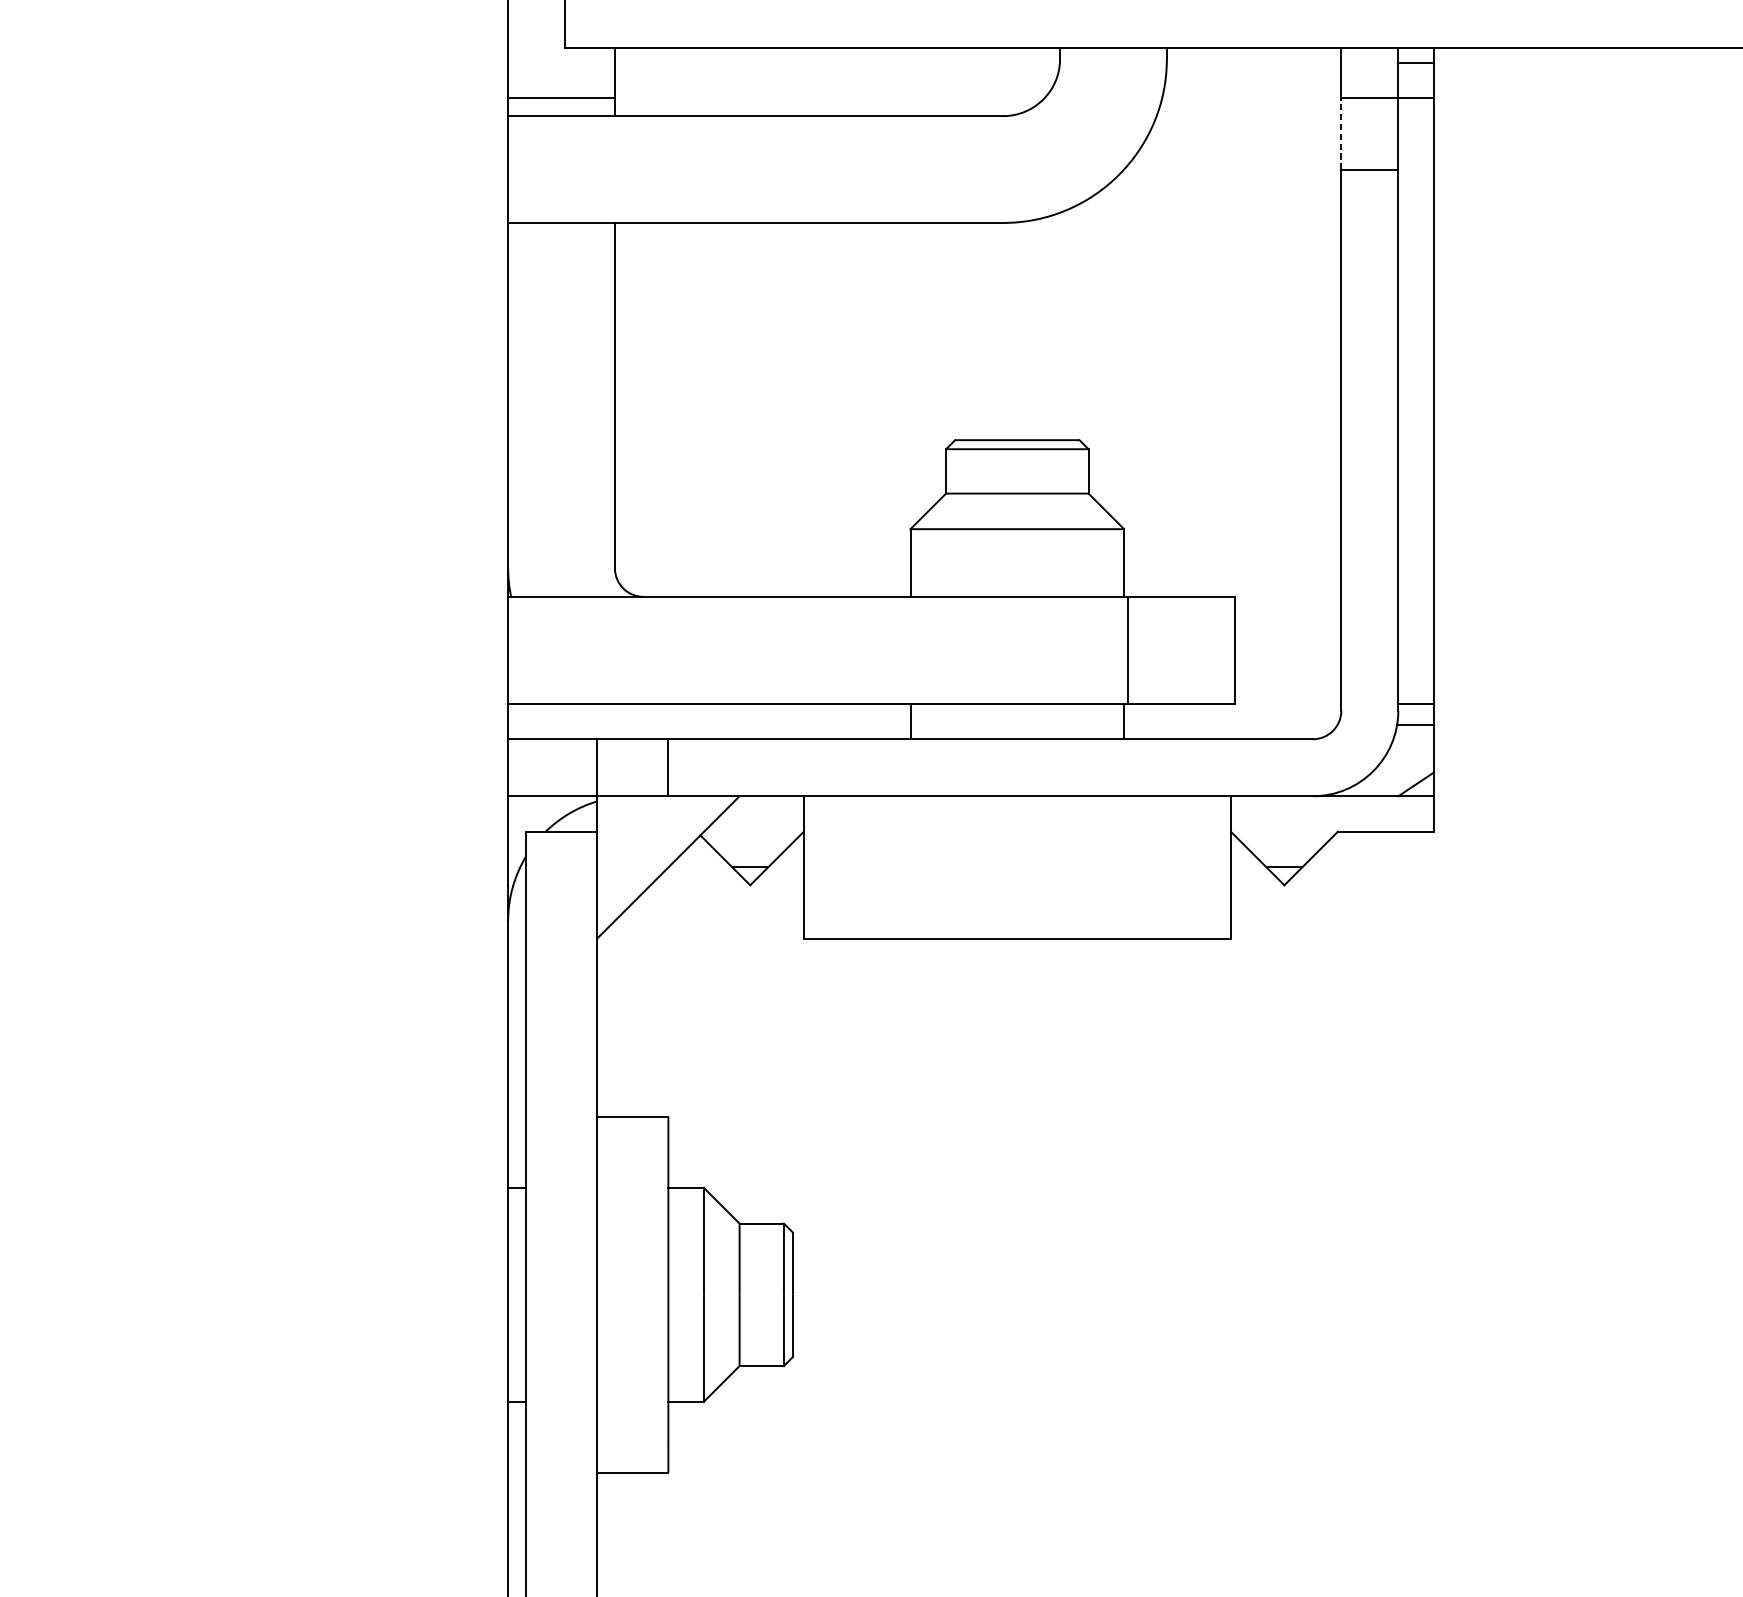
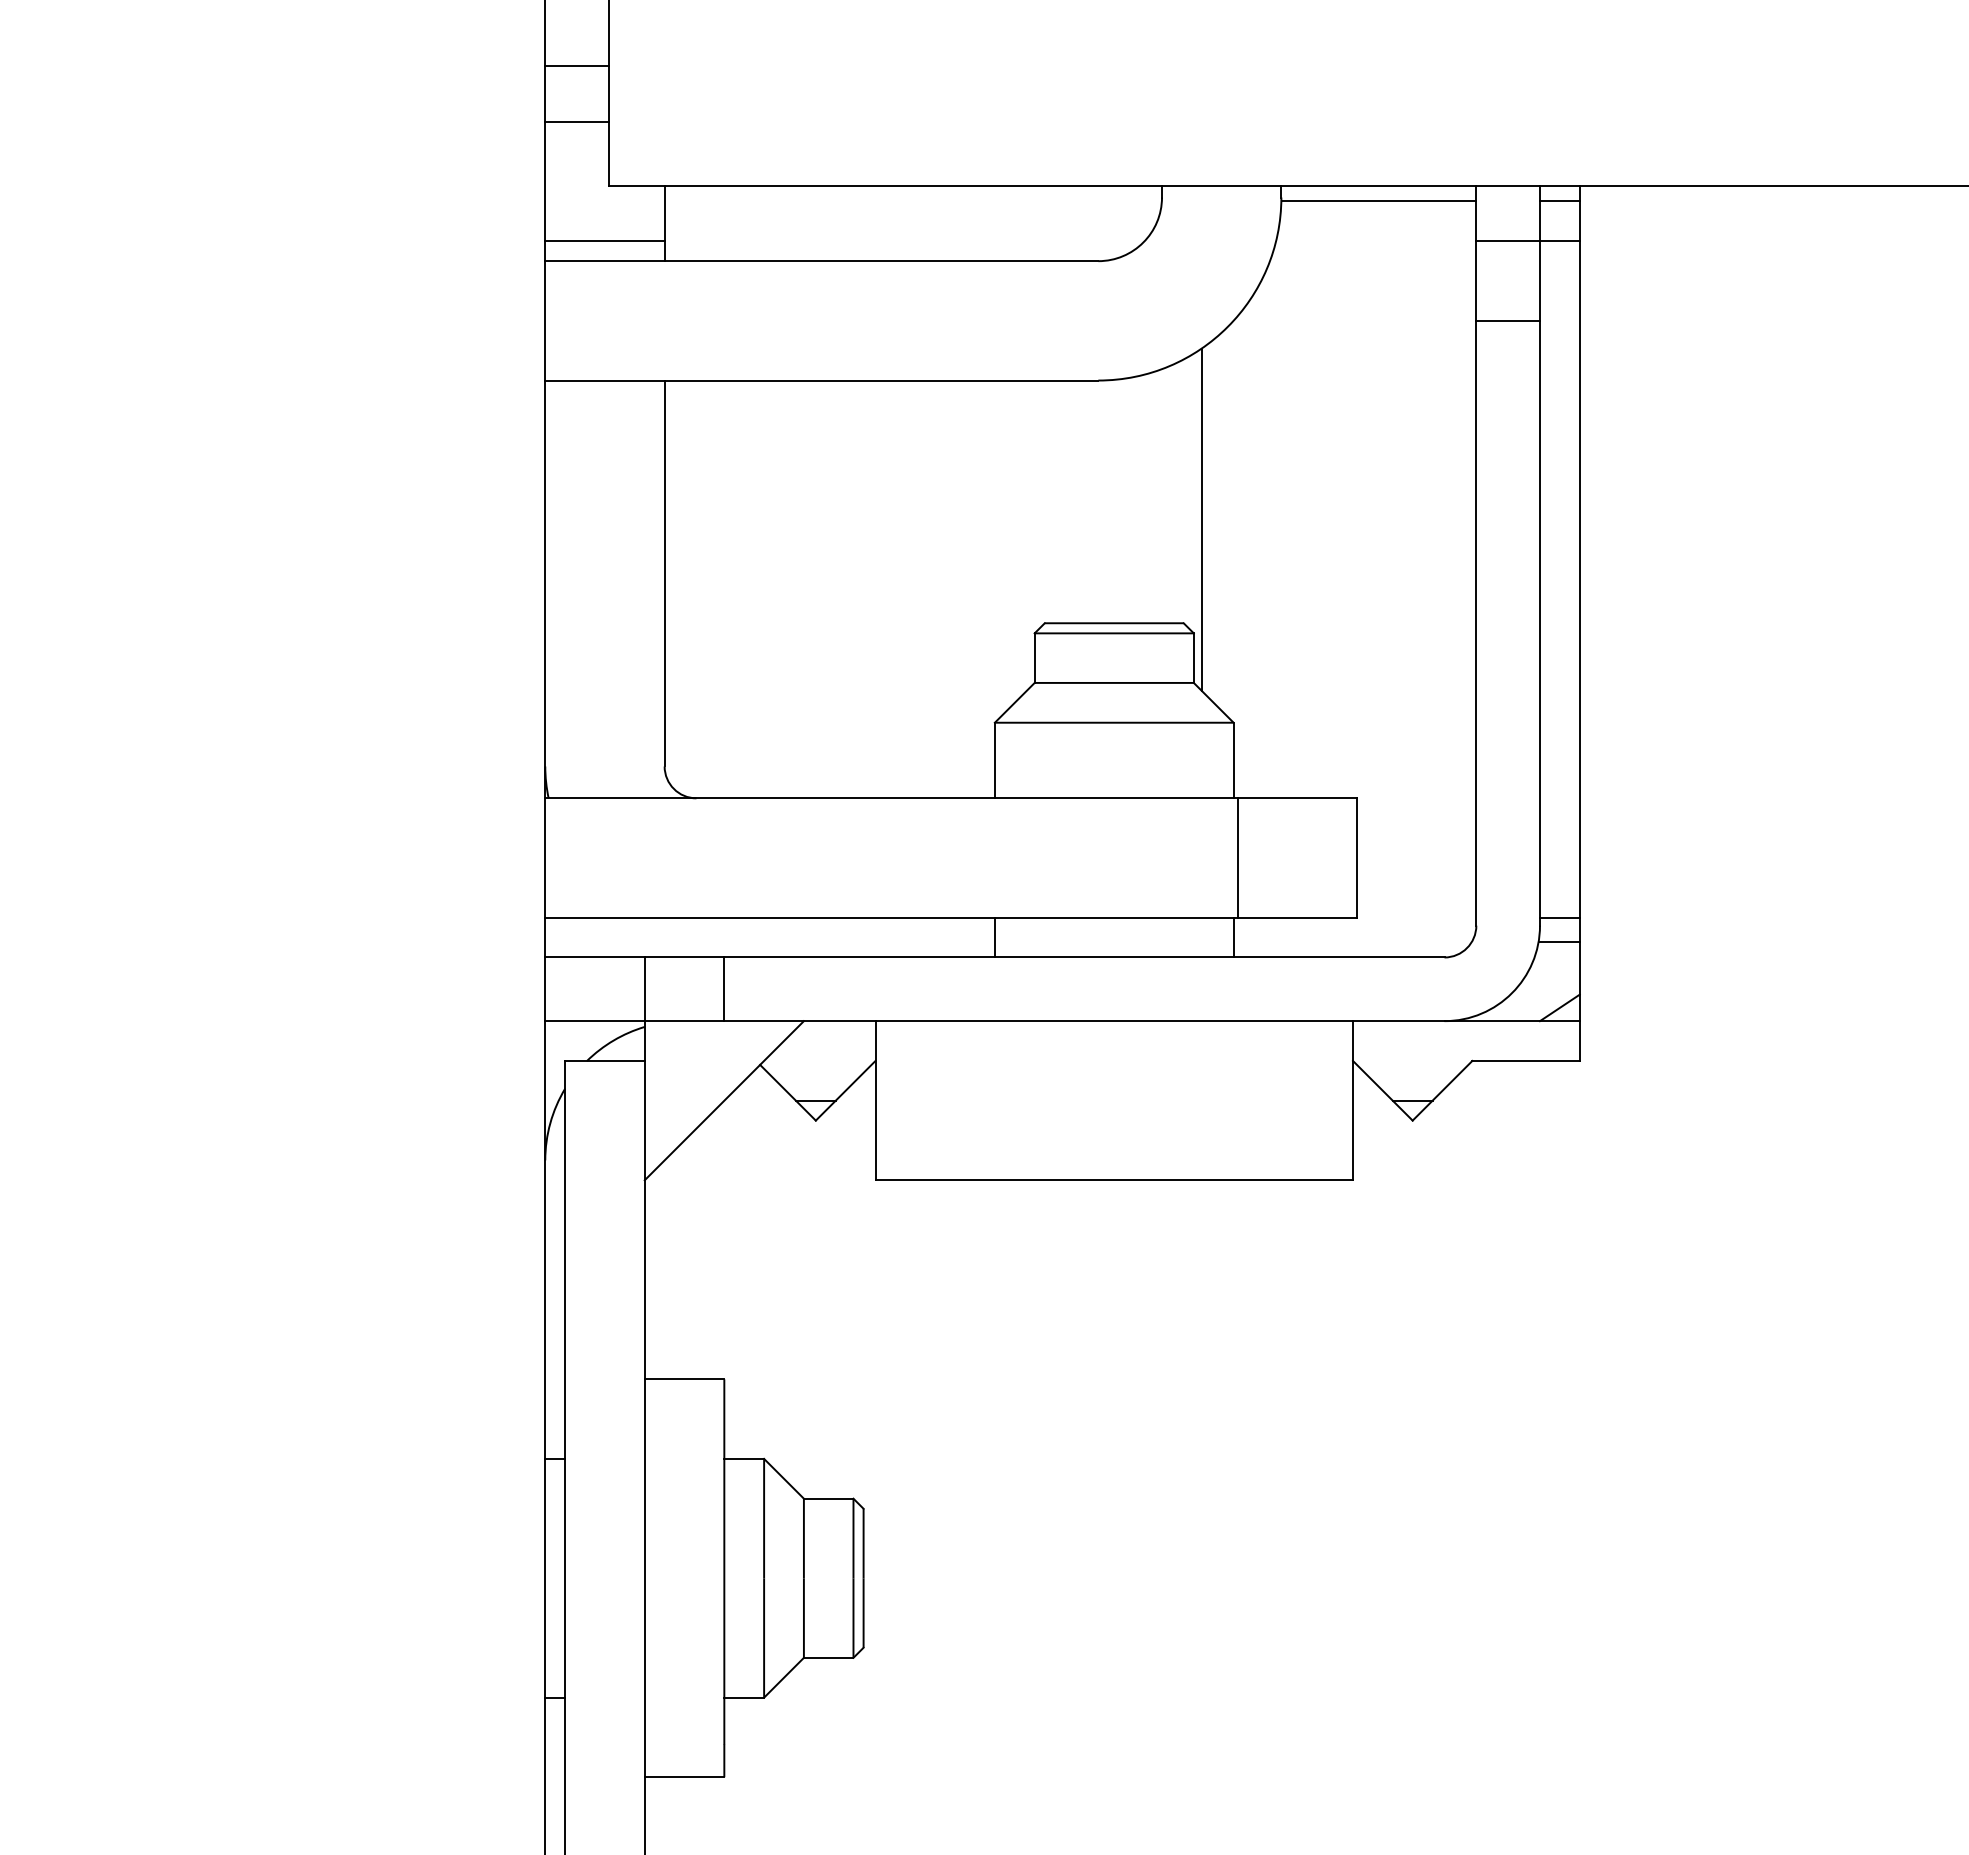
line: (1253, 62) -> (1378, 201), added
line: (1341, 134) -> (1476, 281), dashed -> solid
line: (1095, 347) -> (1201, 519), added

